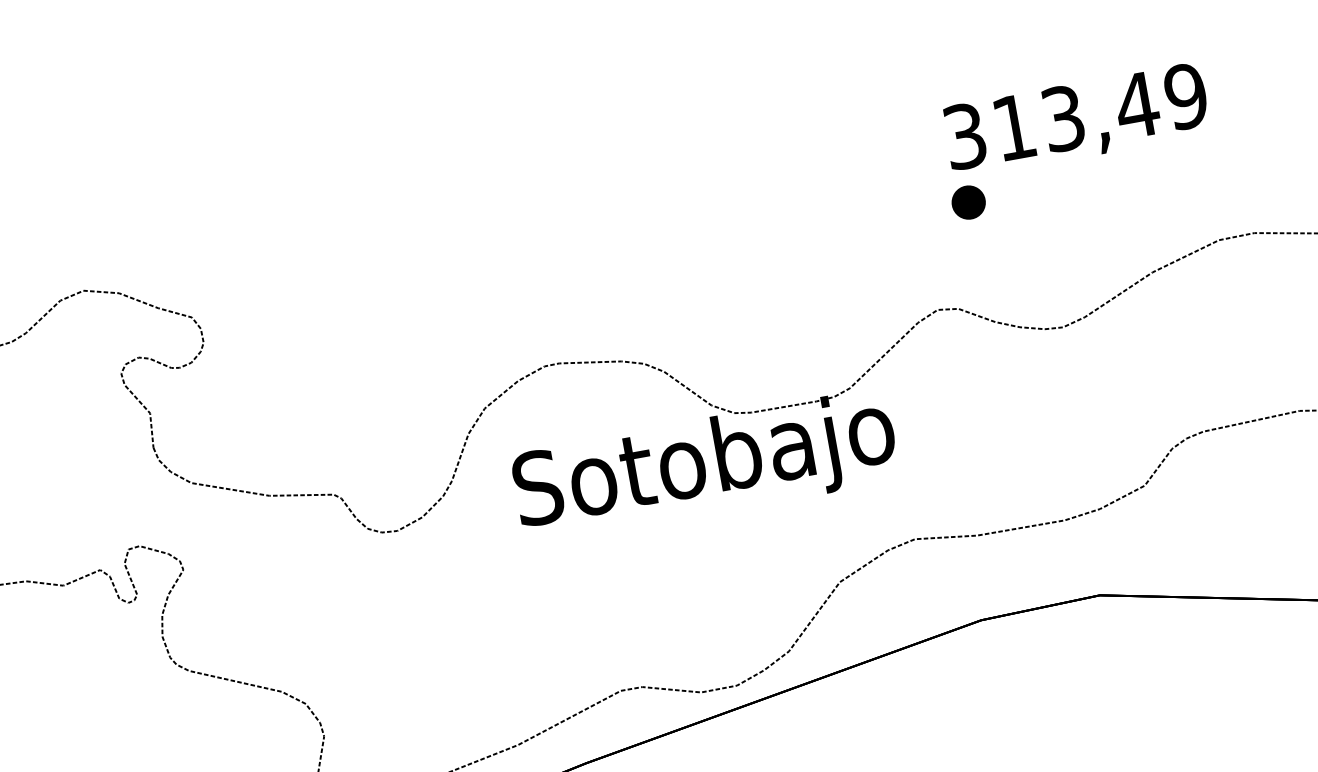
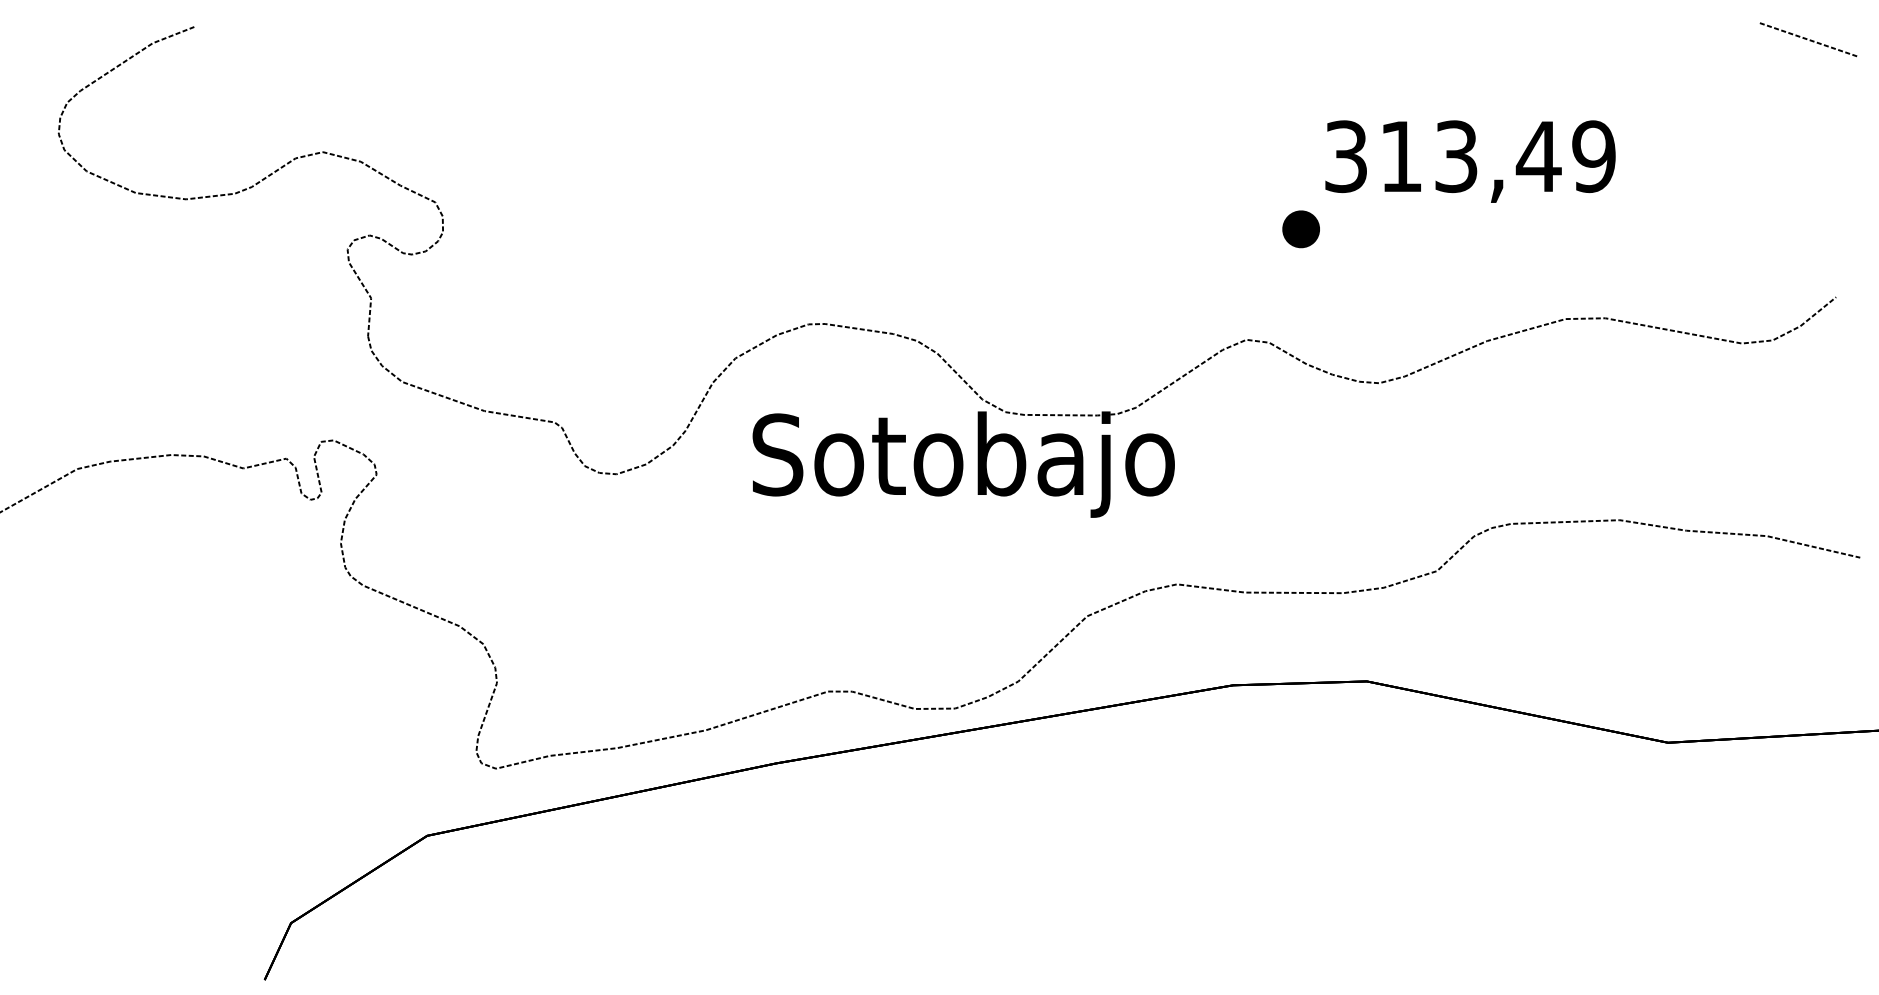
text: (1076, 120) -> (1470, 161), moved

